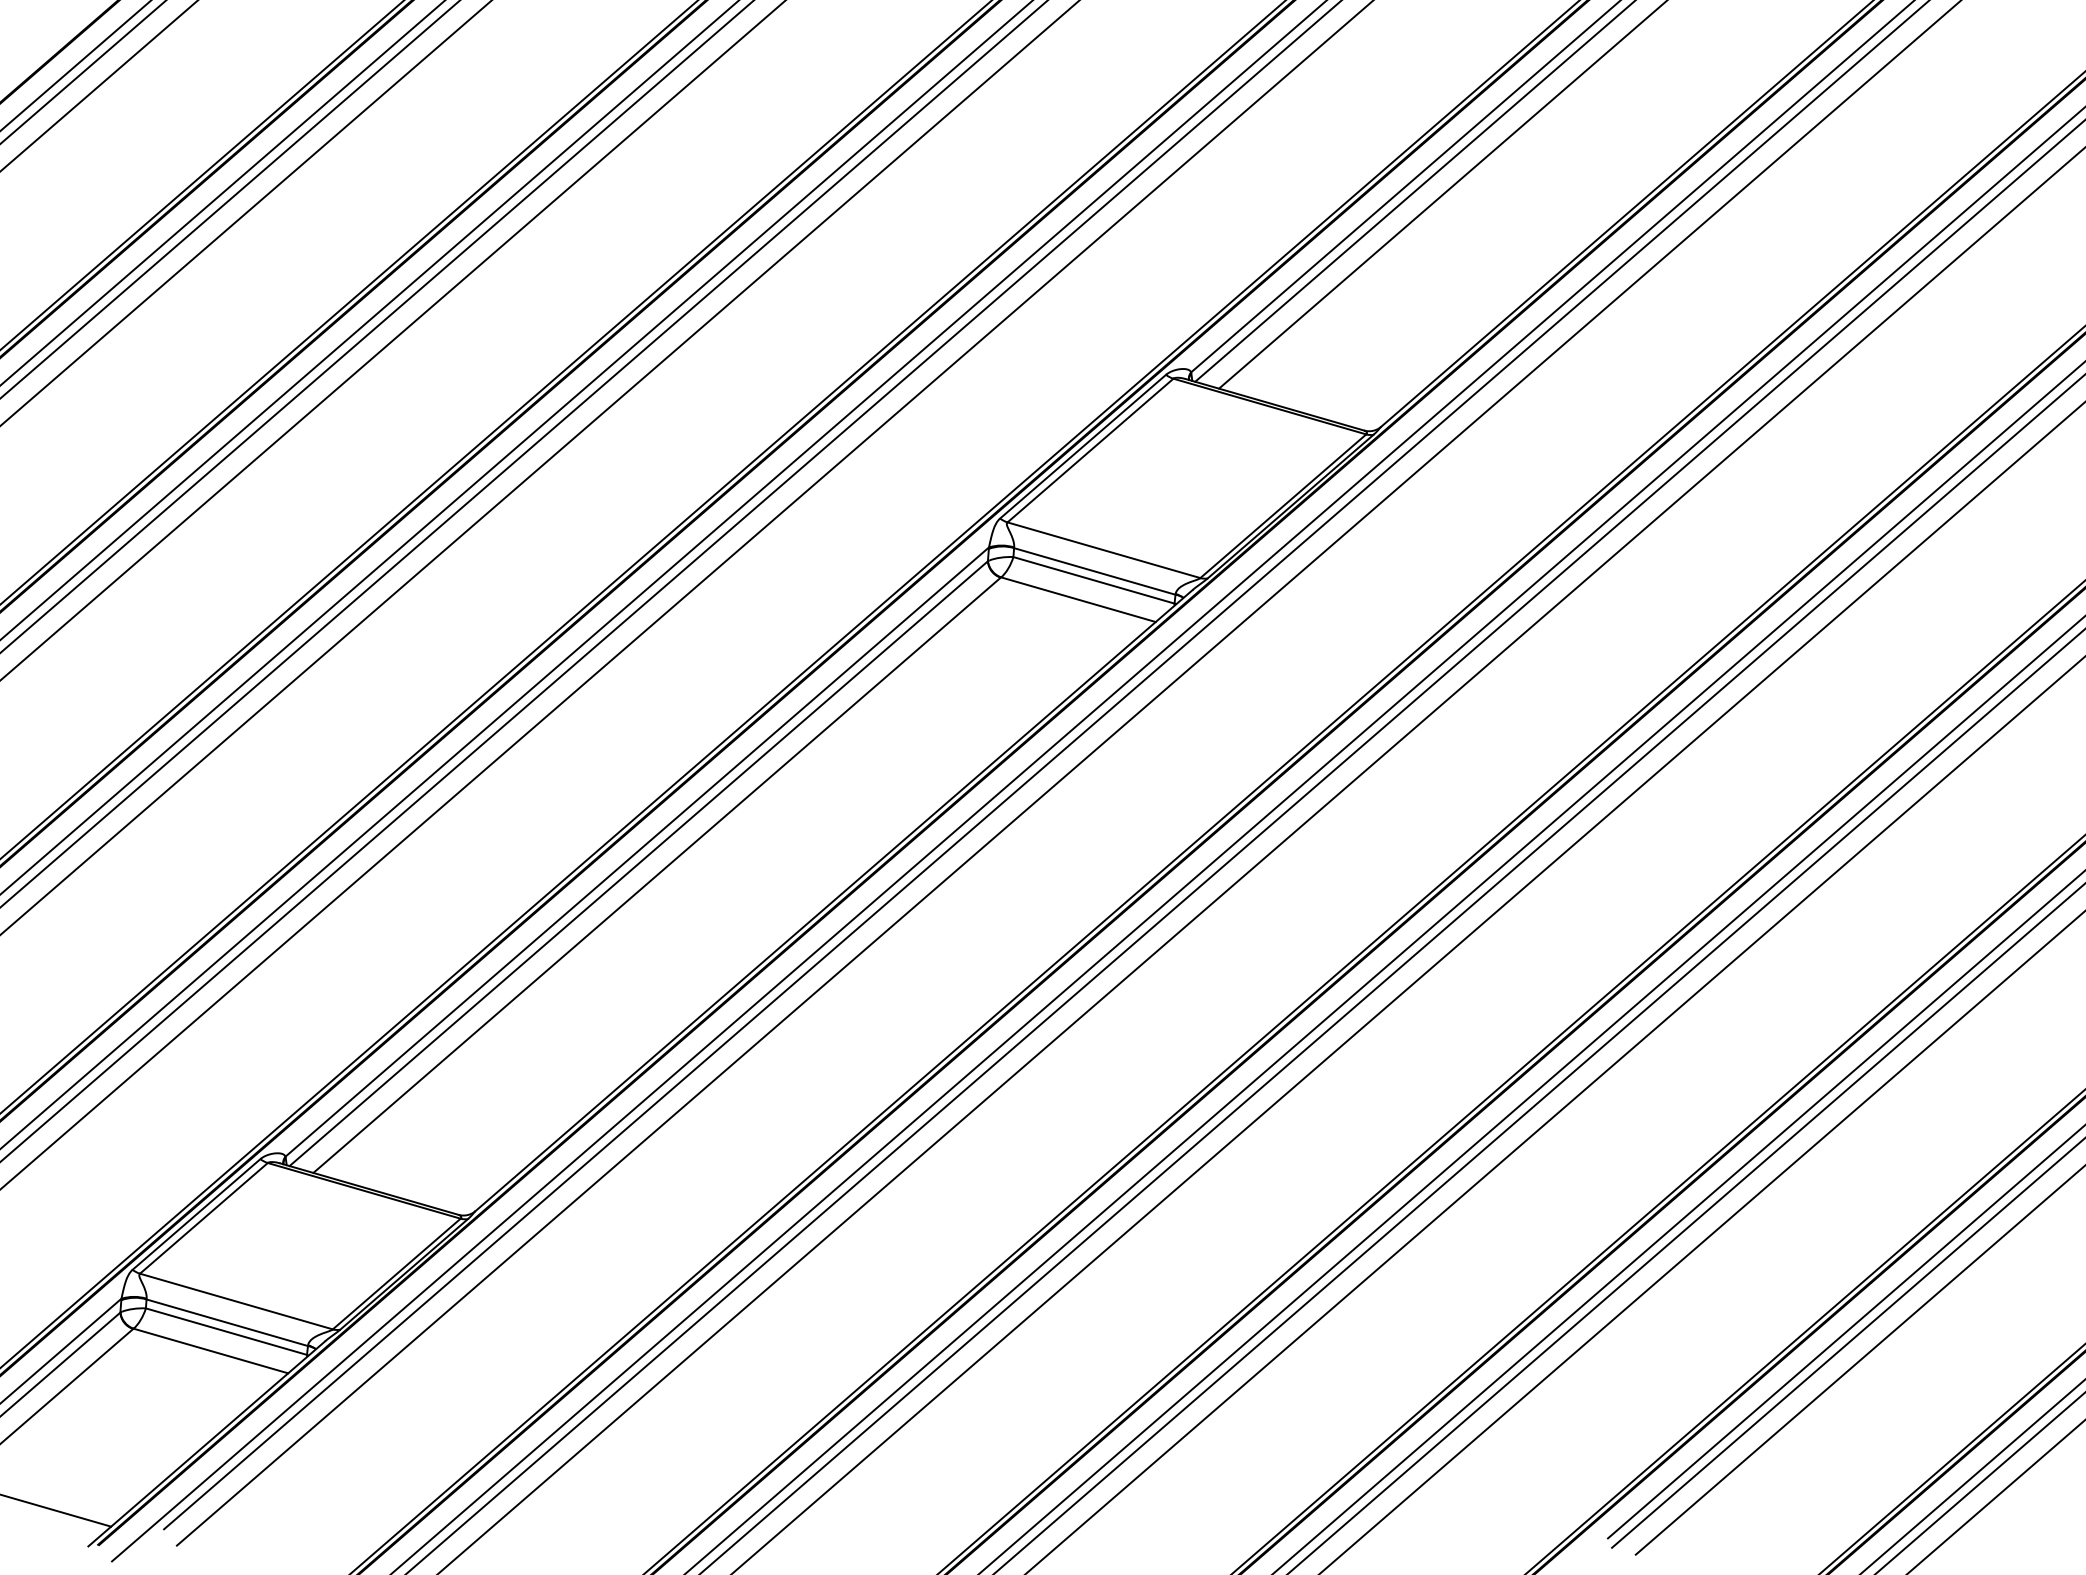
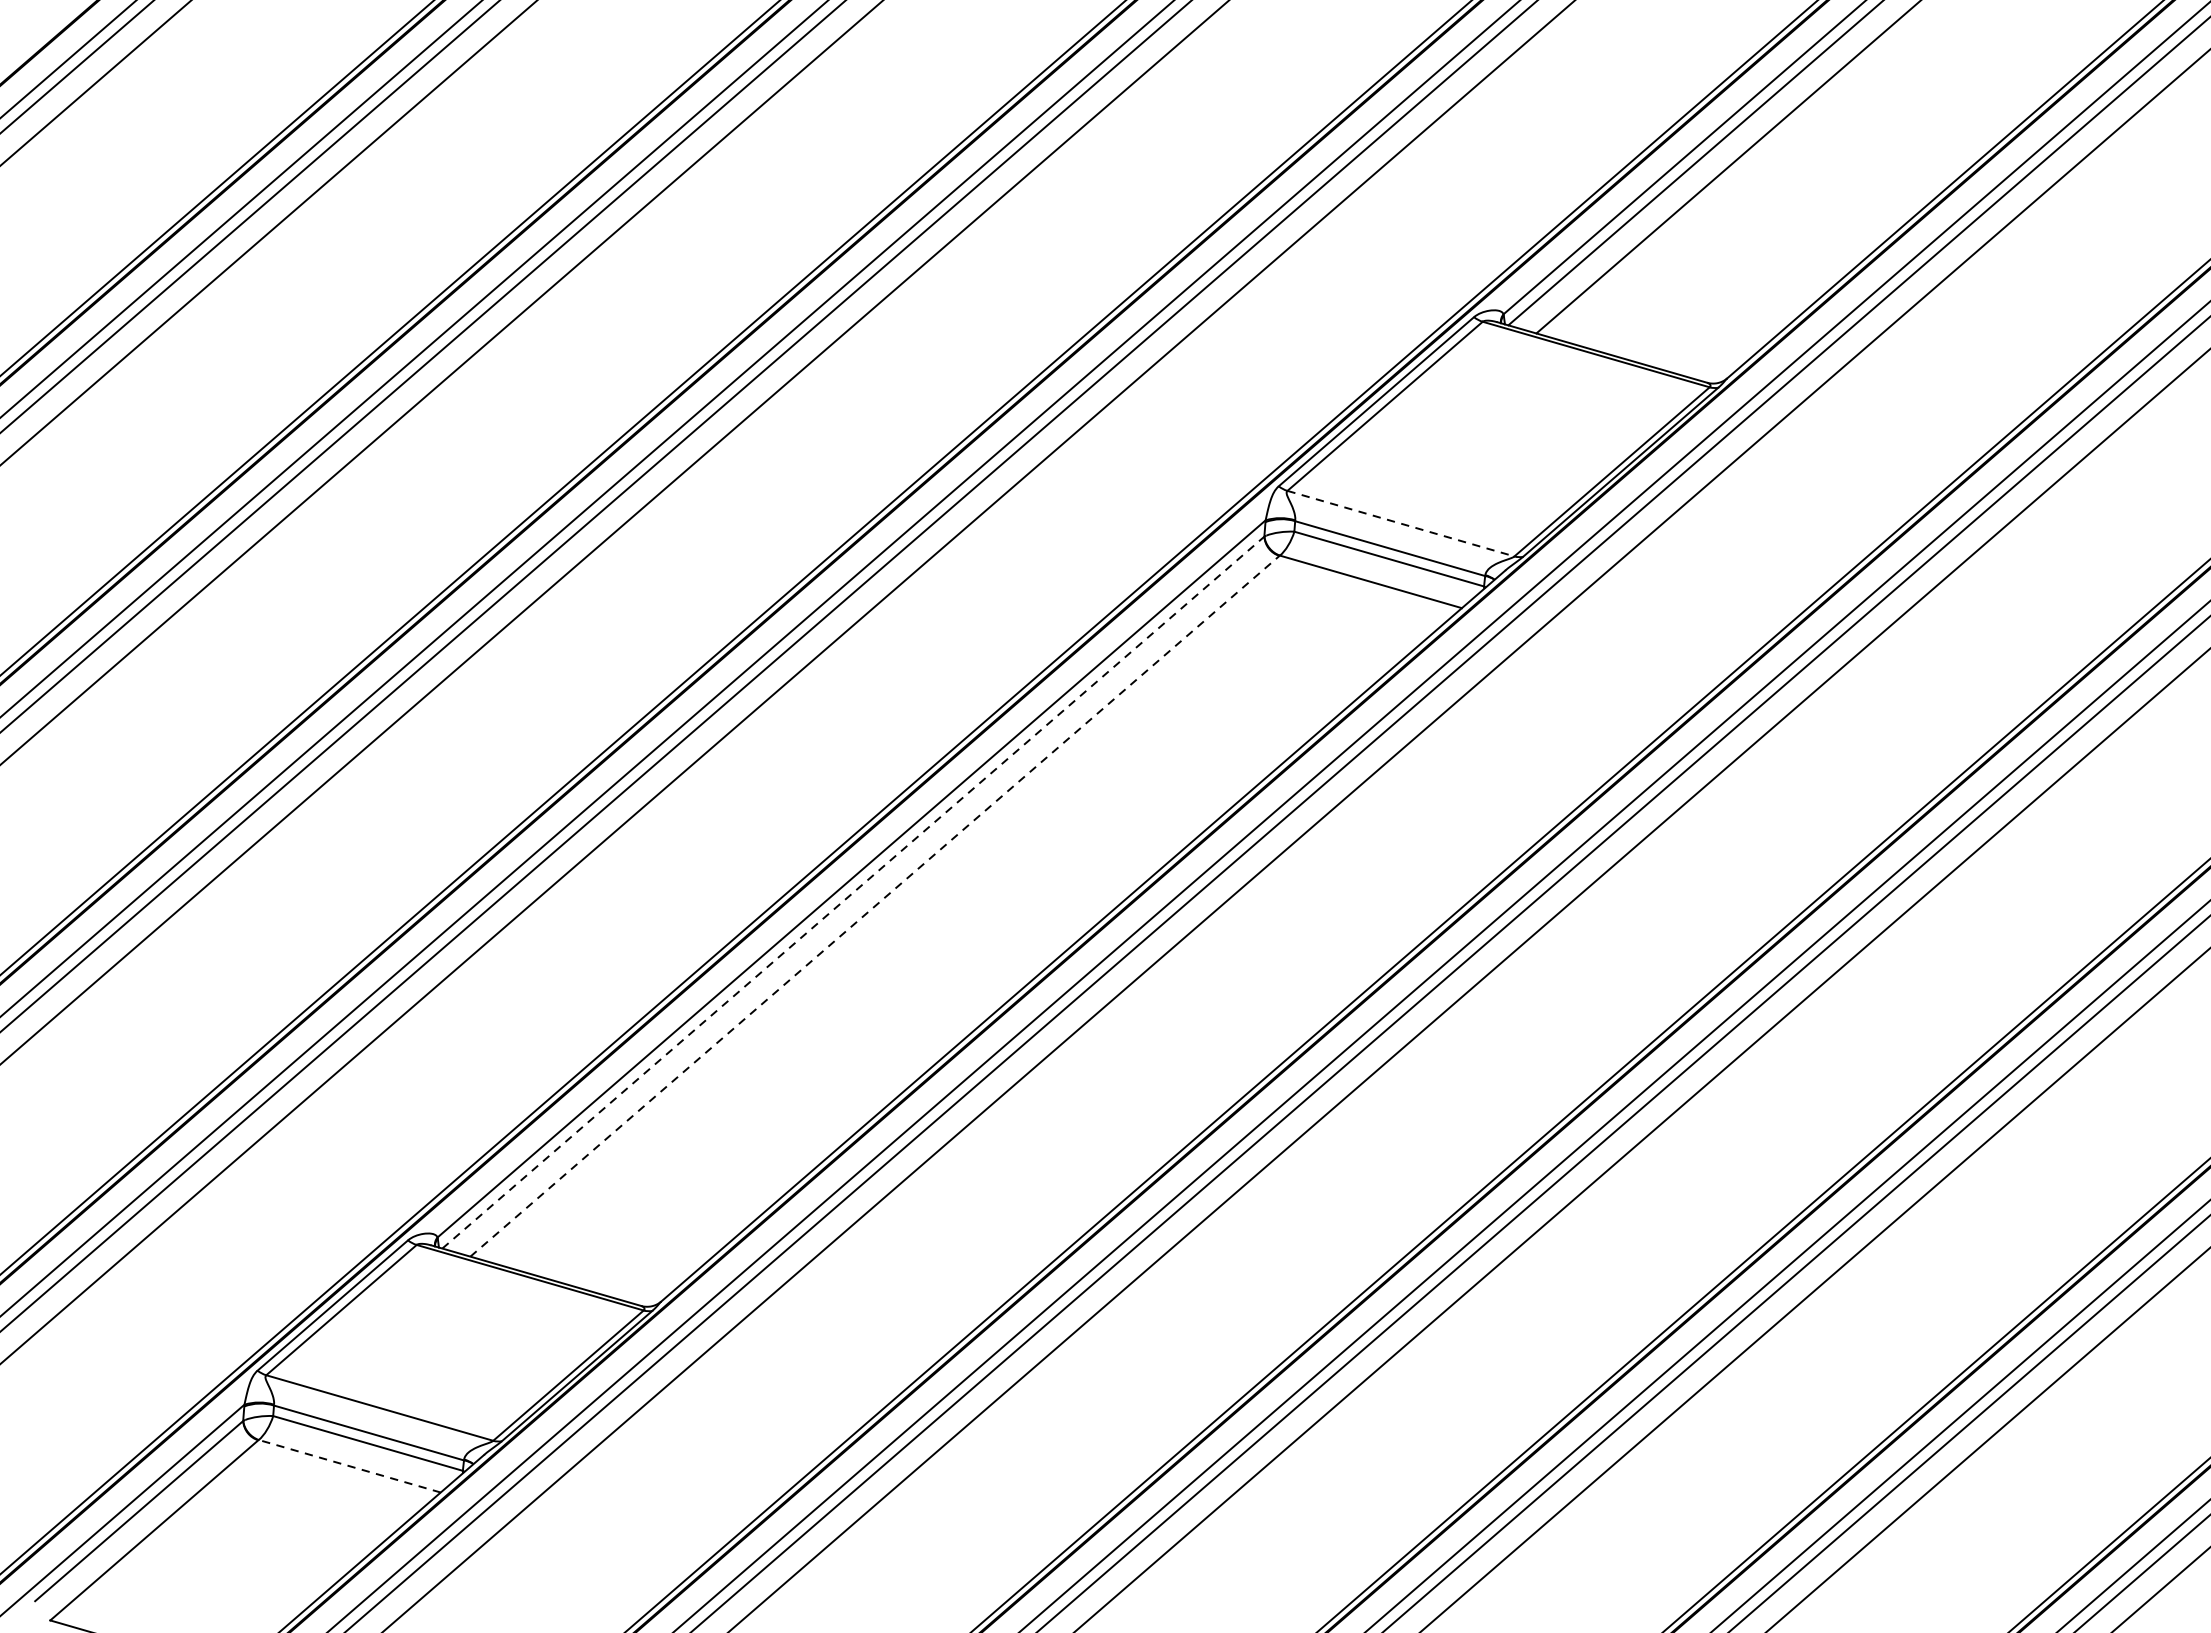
line: (1104, 550) -> (1401, 523), solid -> dashed
line: (638, 863) -> (853, 892), solid -> dashed
line: (657, 875) -> (875, 906), solid -> dashed
line: (210, 1350) -> (349, 1465), solid -> dashed

